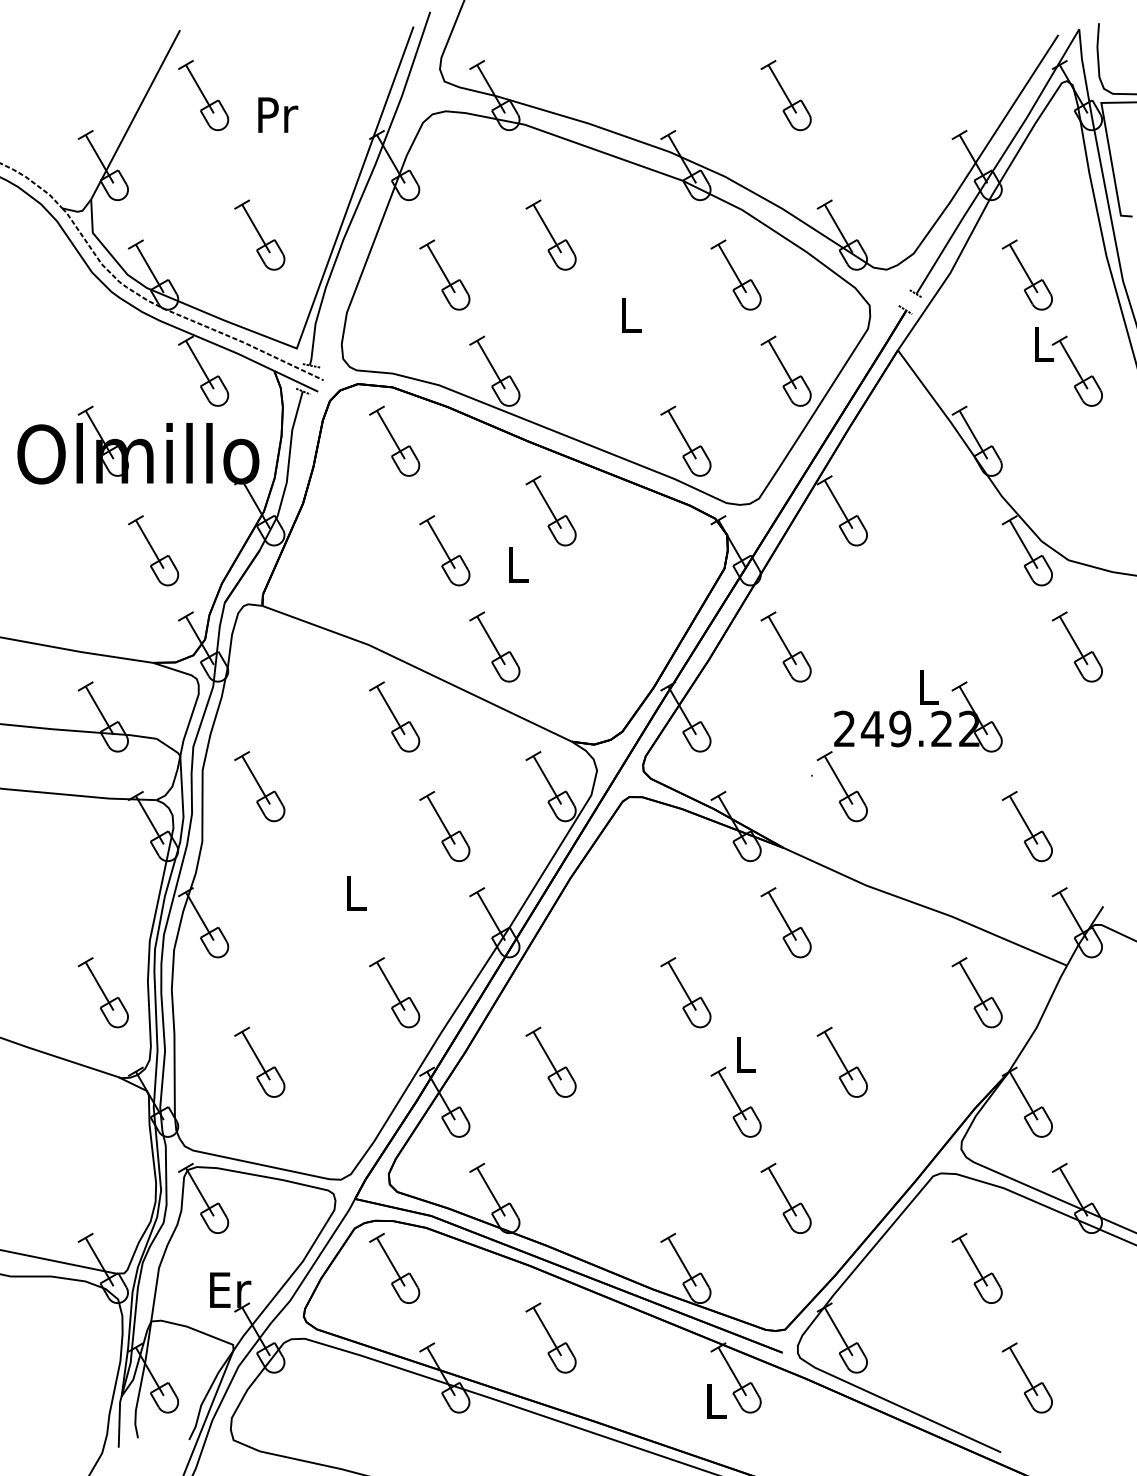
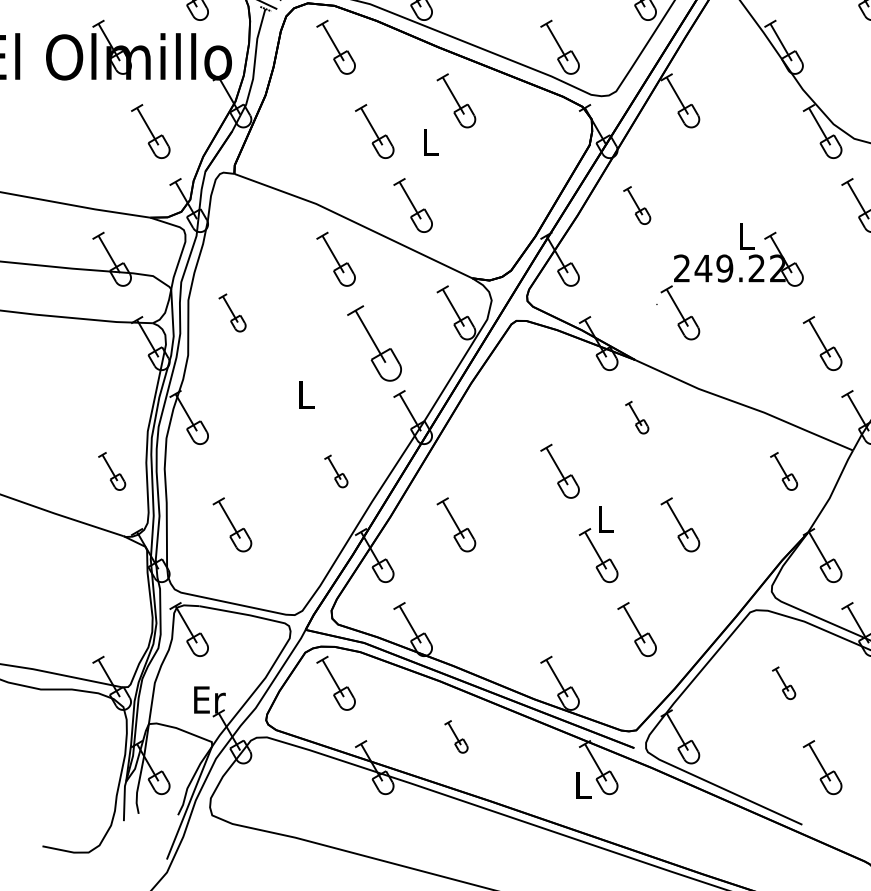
part: (785, 646) -> (636, 205), size x0.7
part: (259, 786) -> (232, 312), size x0.7
part: (444, 826) -> (374, 343), size x1.4
part: (785, 922) -> (636, 417), size x0.6
part: (102, 992) -> (111, 471), size x0.7
part: (394, 992) -> (335, 471), size x0.6
part: (976, 992) -> (783, 471), size x0.7
part: (976, 1267) -> (783, 682), size x0.6
part: (550, 1337) -> (455, 736), size x0.6

